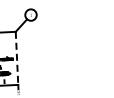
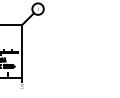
line: (17, 58) -> (22, 51), dashed -> solid

